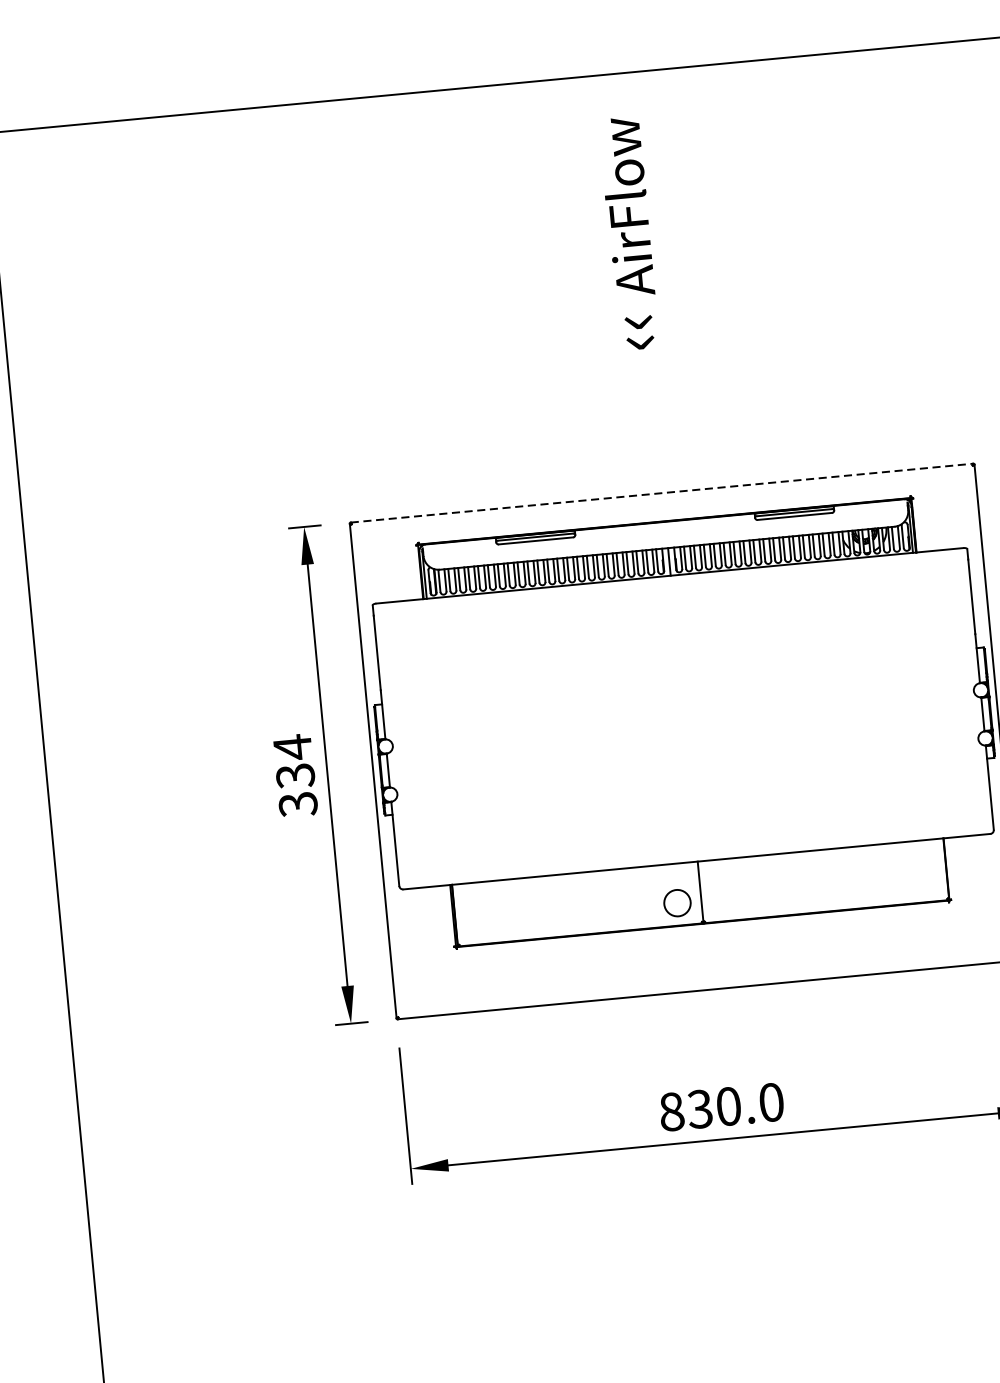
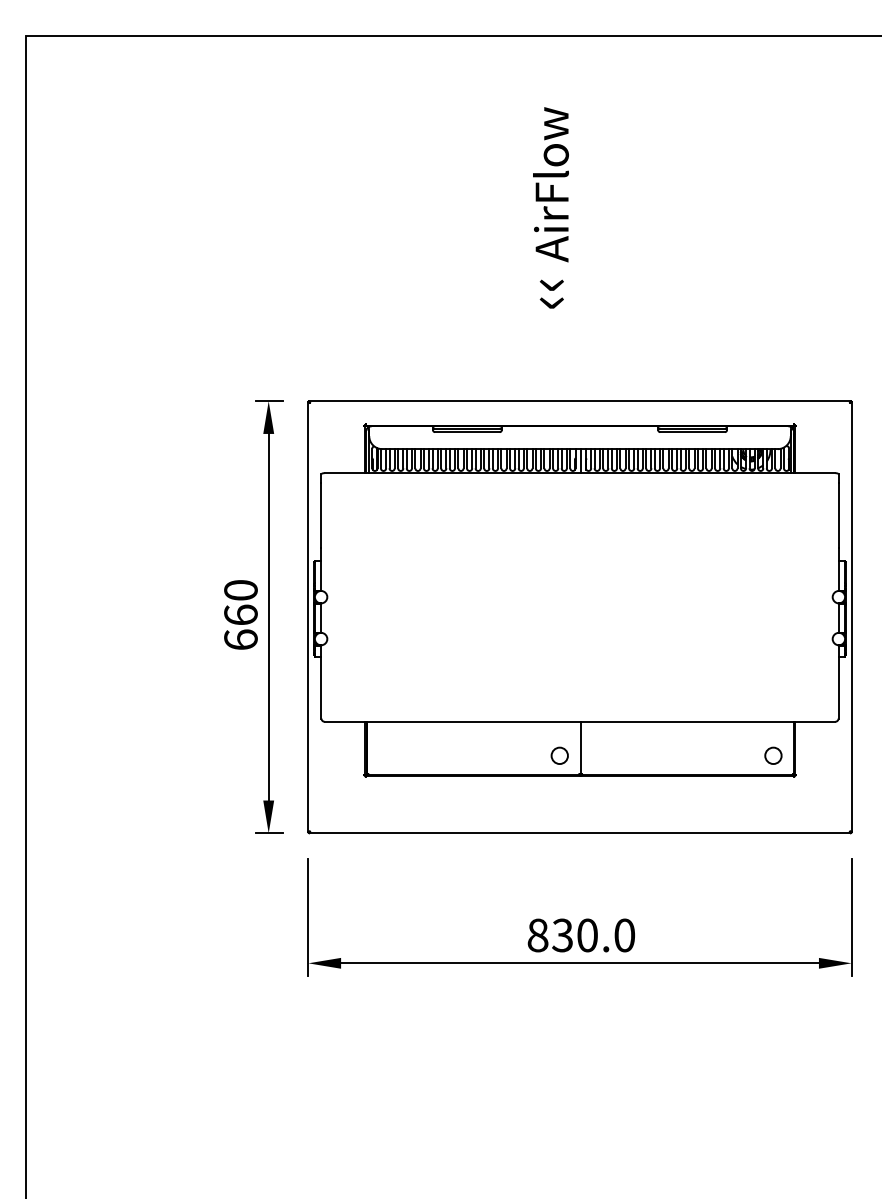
text: (628, 233) -> (550, 207), moved
line: (662, 493) -> (580, 401), dashed -> solid
text: (294, 775) -> (240, 614), 334 -> 660
circle: (923, 879) -> (773, 755), added
circle: (676, 902) -> (559, 755), size x0.71

